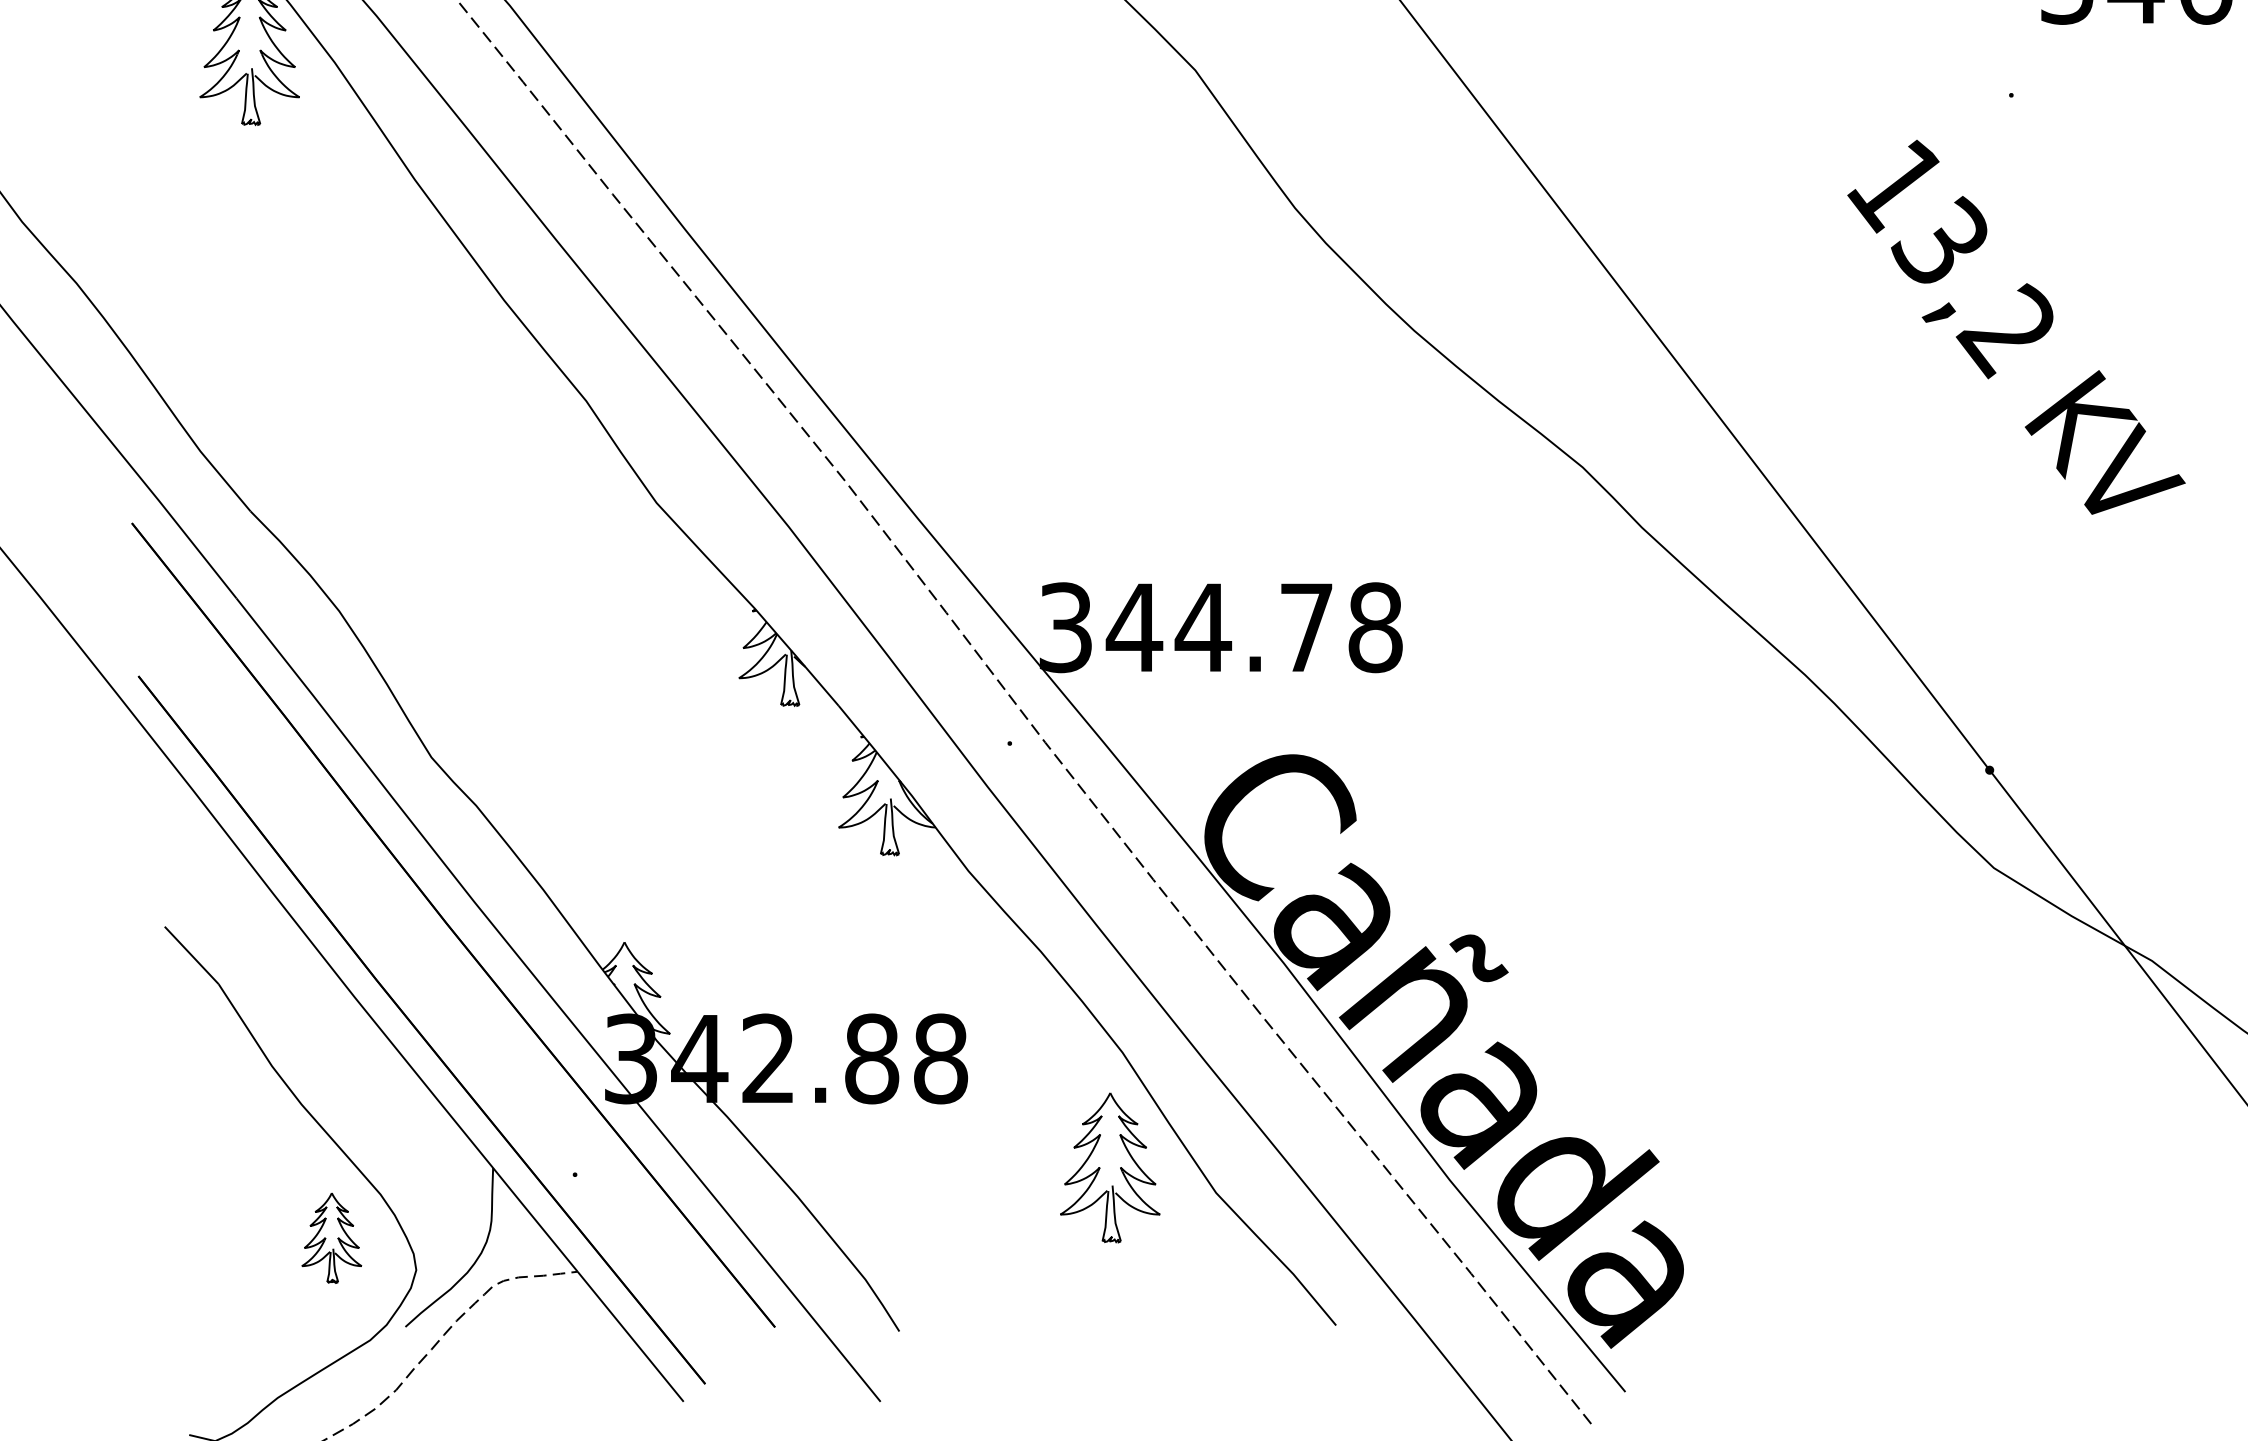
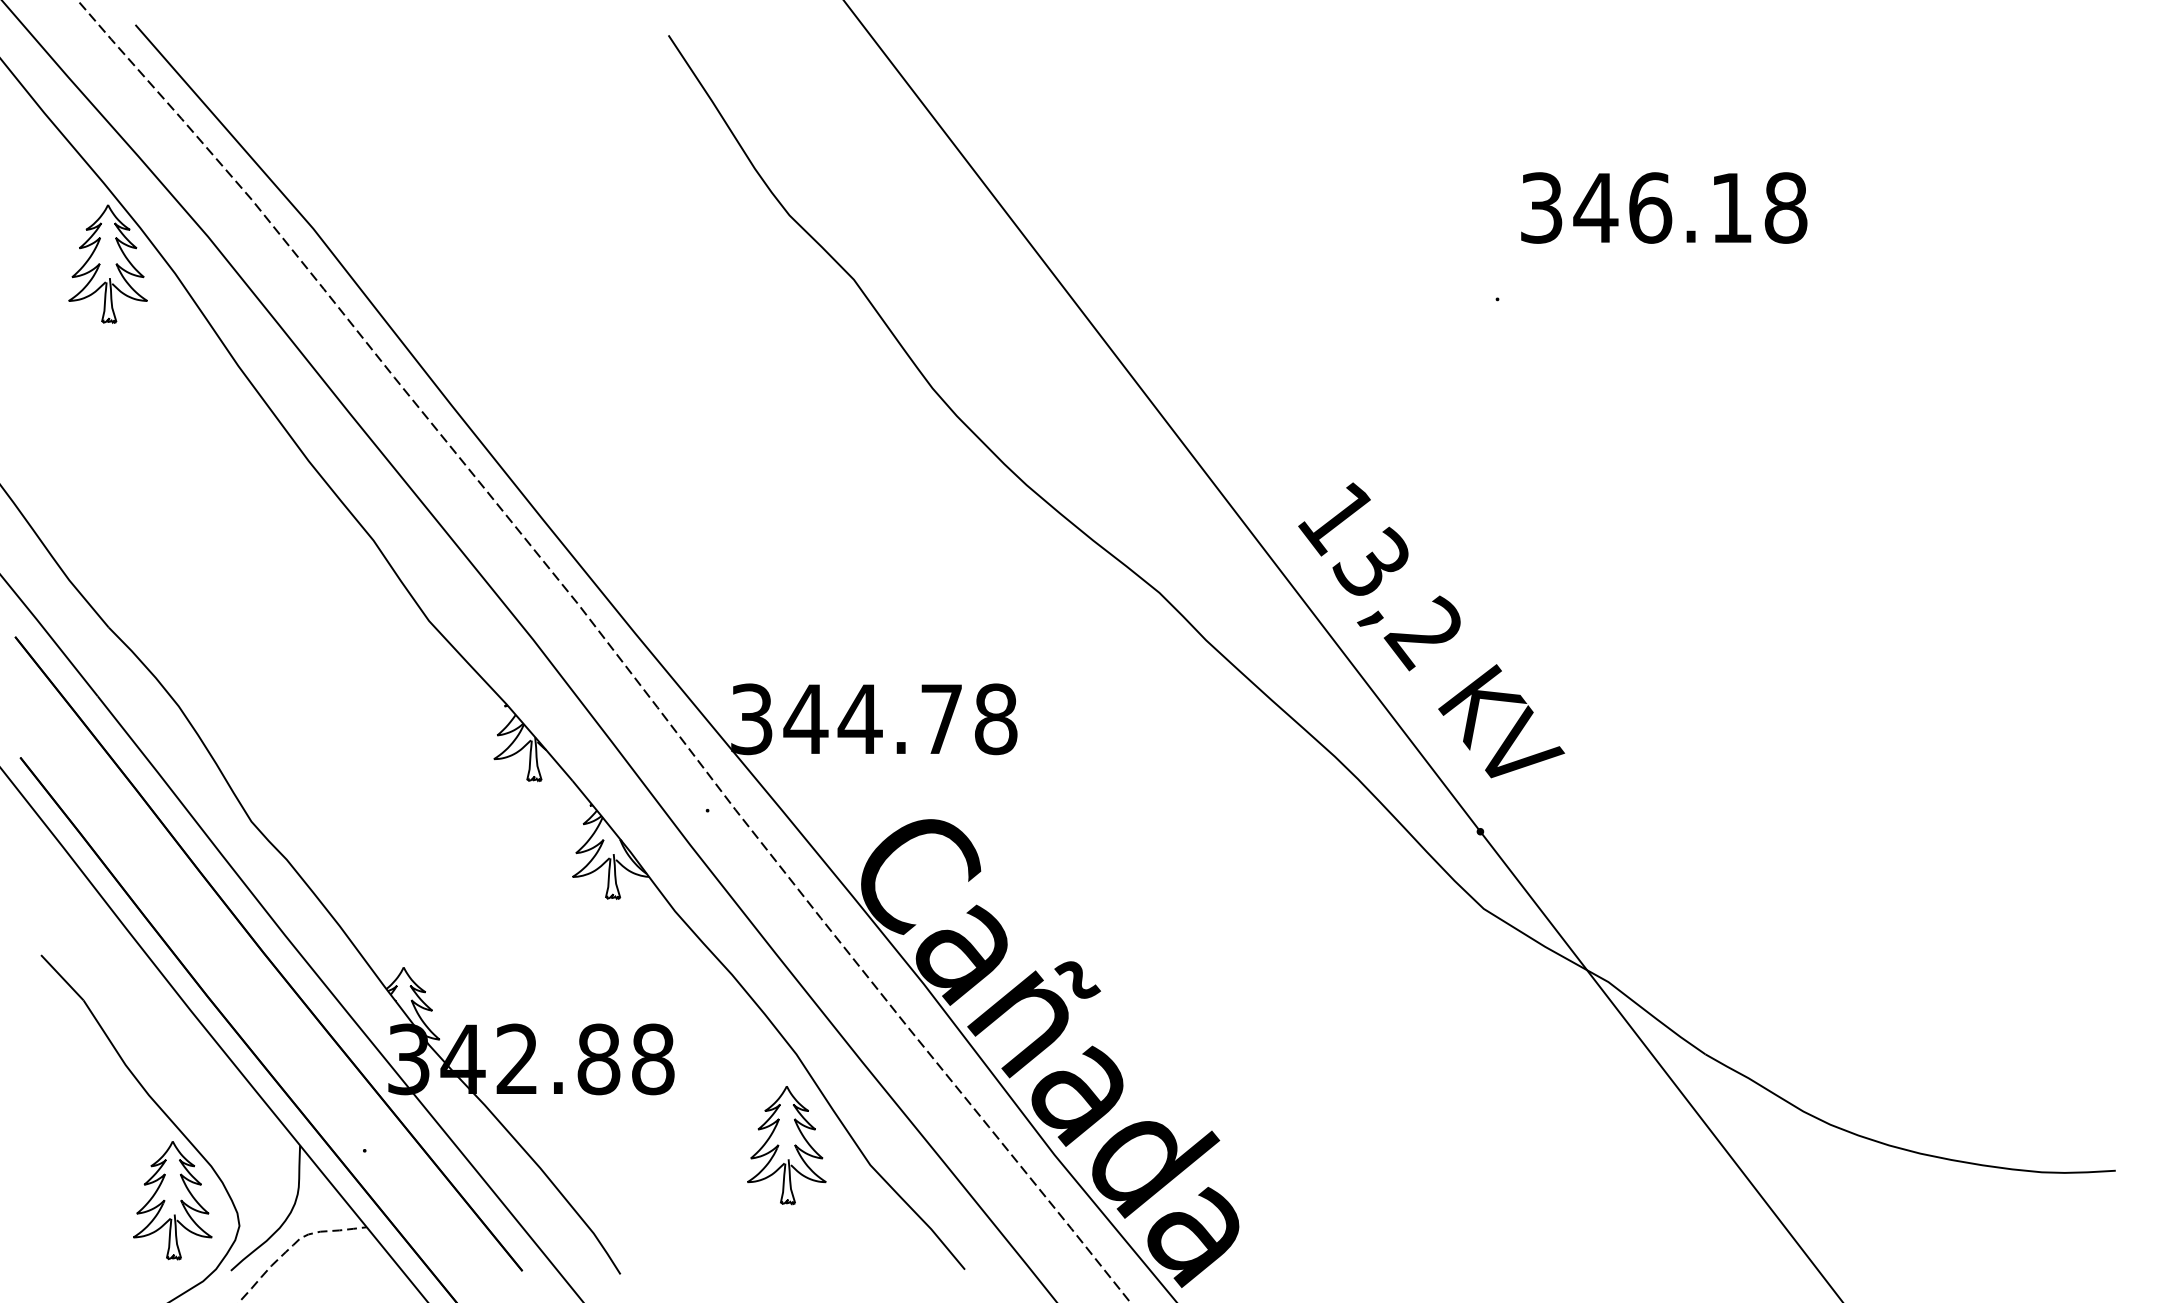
text: (2016, 327) -> (1431, 630), moved
part: (331, 1237) -> (172, 1200), size x1.67

